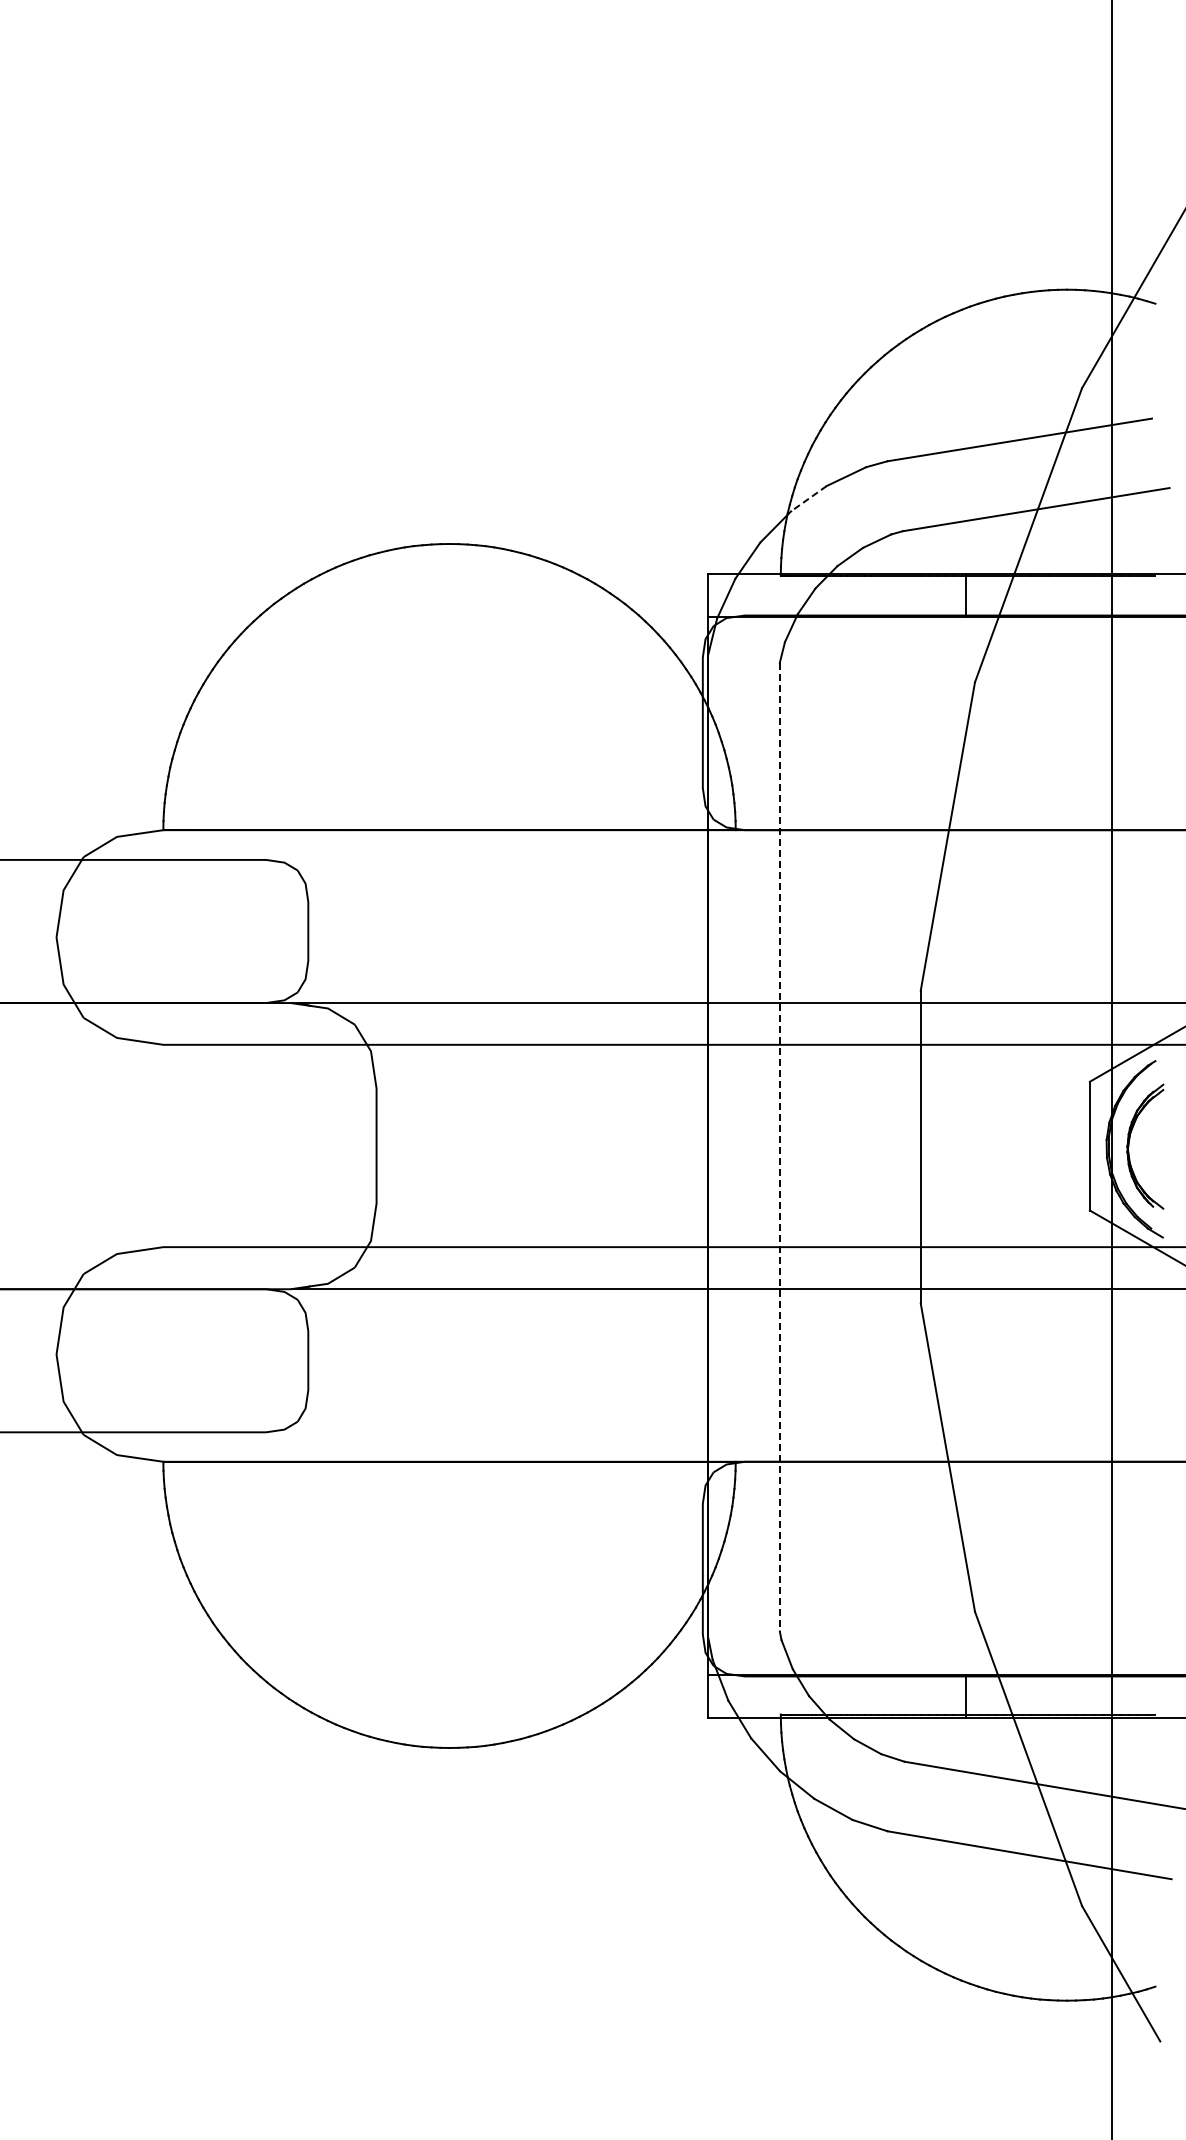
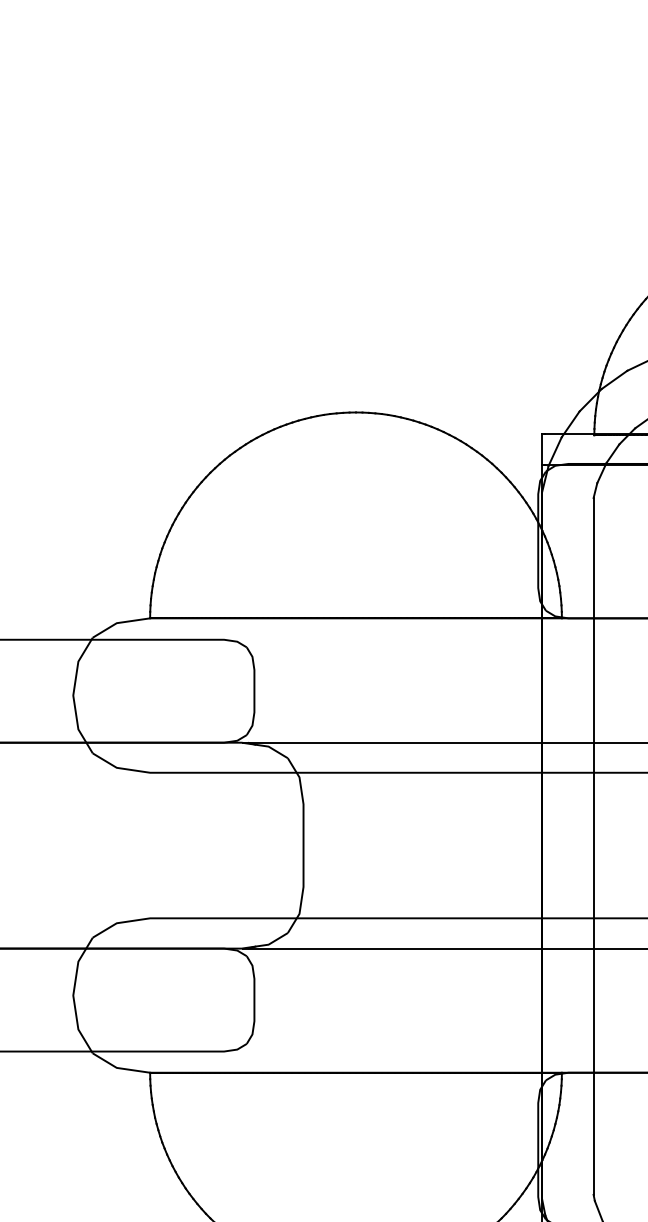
line: (808, 498) -> (614, 379), dashed -> solid
line: (779, 1147) -> (593, 846), dashed -> solid

